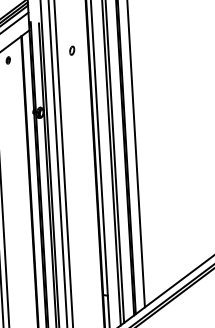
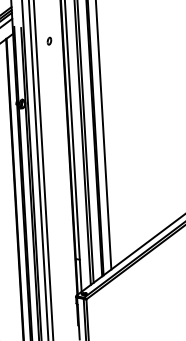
part: (72, 49) -> (49, 40), moved

